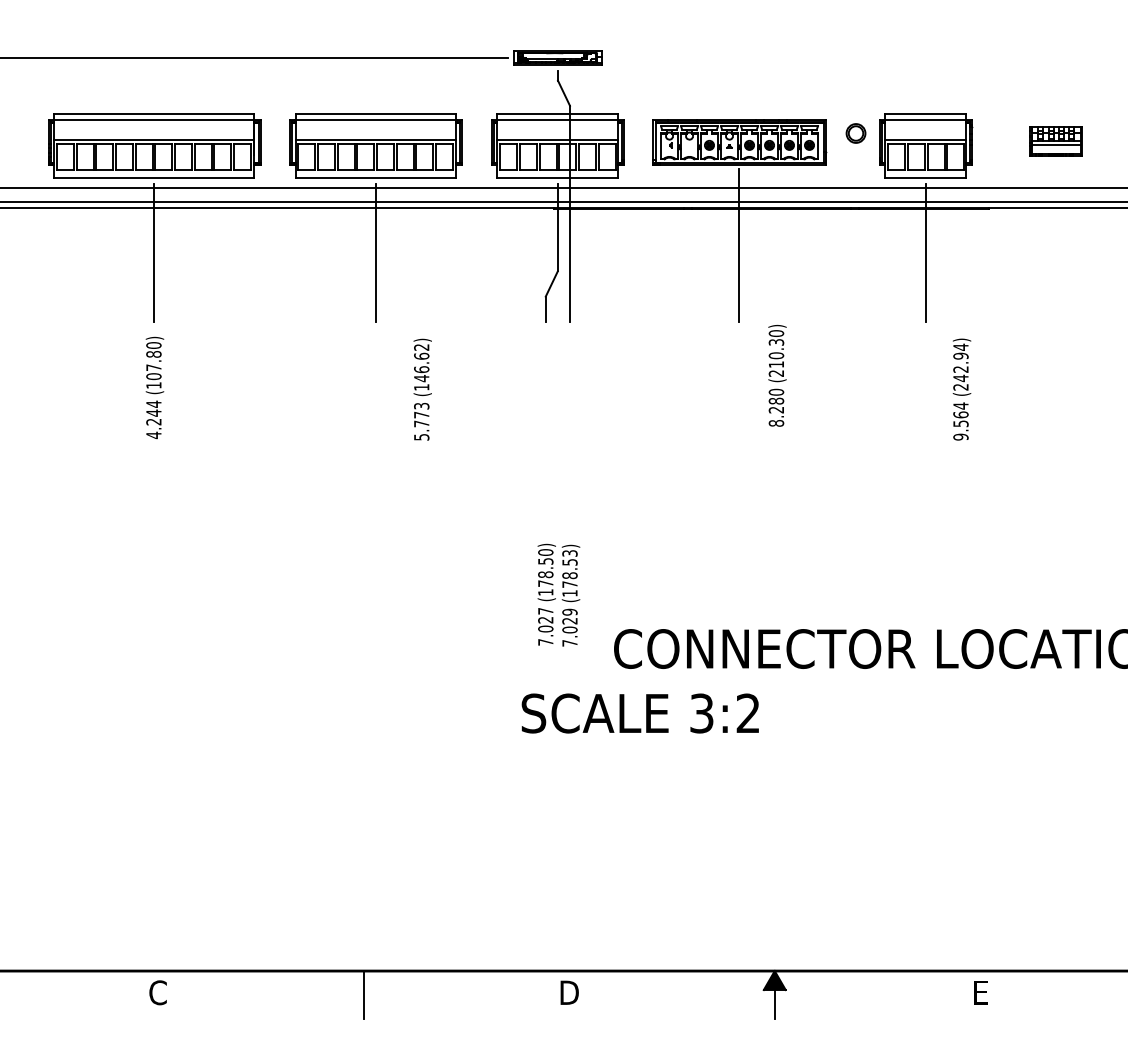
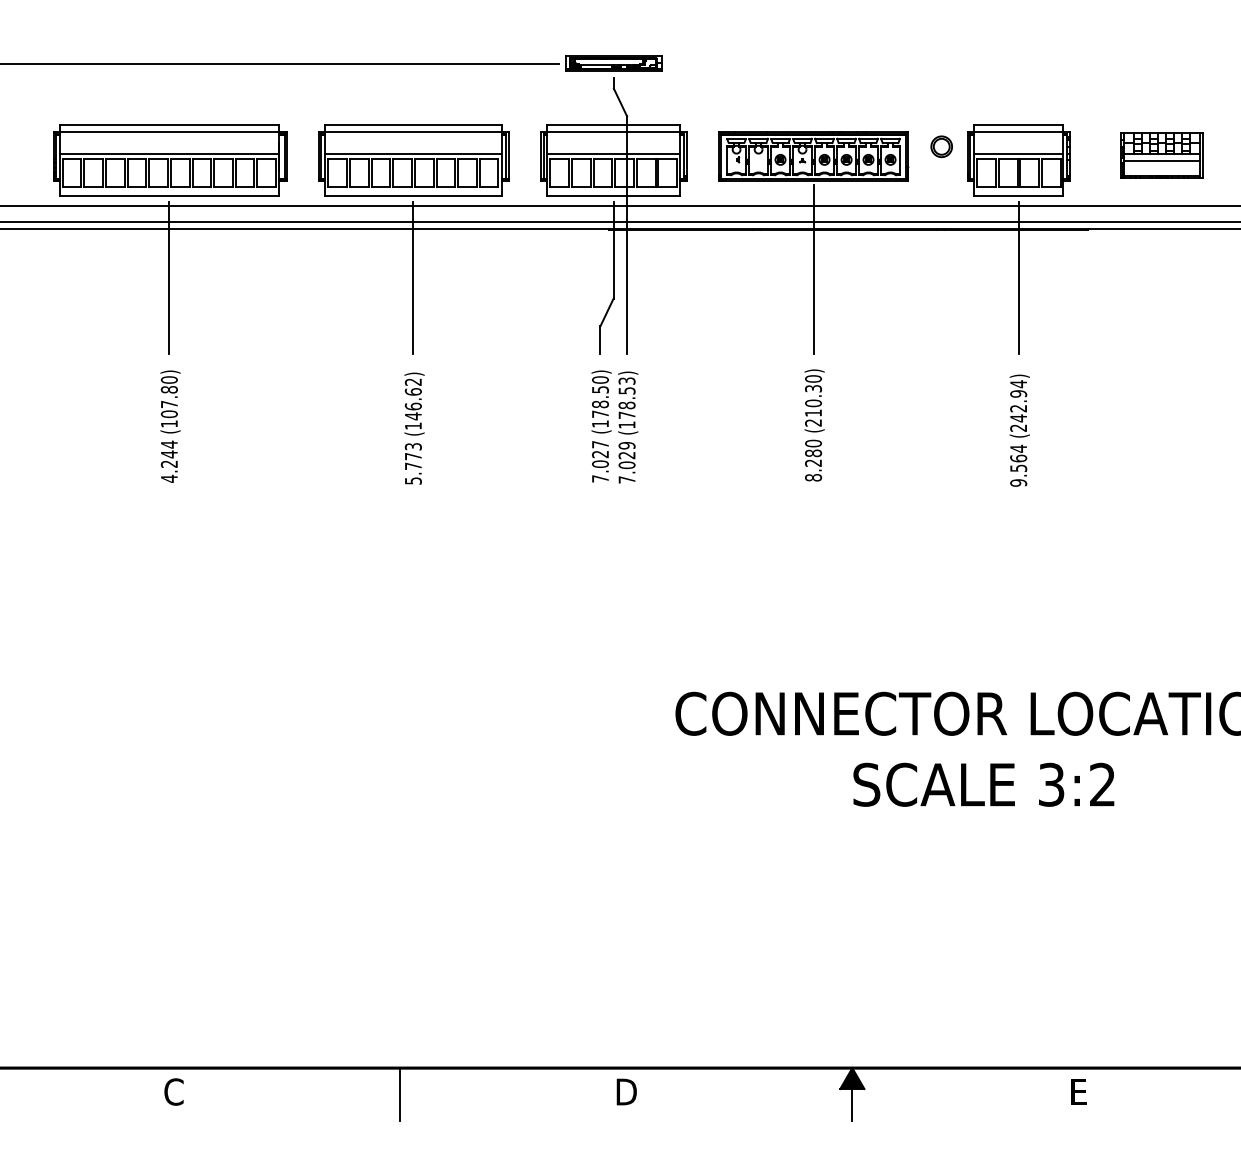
part: (1055, 141) -> (1161, 155), size x1.43
text: (777, 375) -> (814, 425), moved
text: (422, 389) -> (414, 428), moved
text: (961, 389) -> (1019, 430), moved
text: (558, 594) -> (614, 426), moved
text: (639, 713) -> (982, 784), moved

